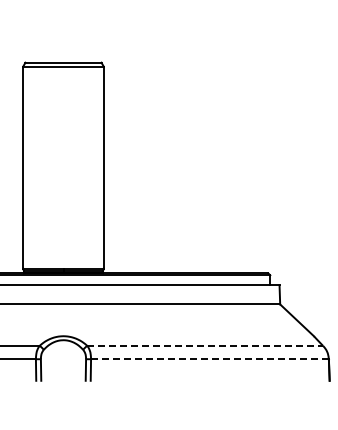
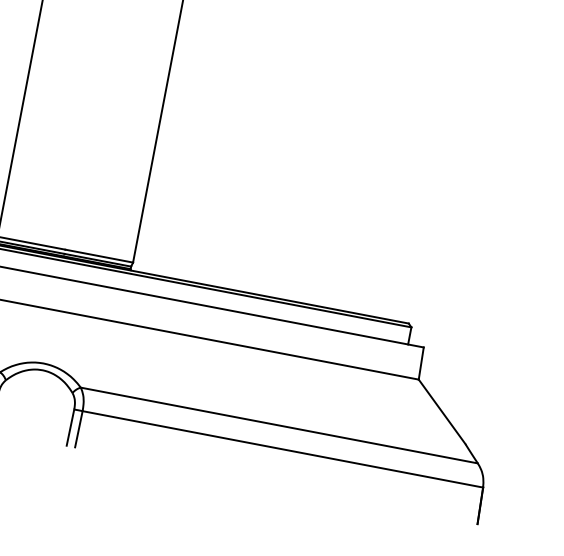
line: (205, 345) -> (279, 424), dashed -> solid
line: (209, 359) -> (282, 449), dashed -> solid

